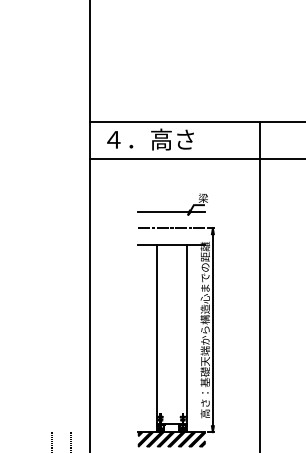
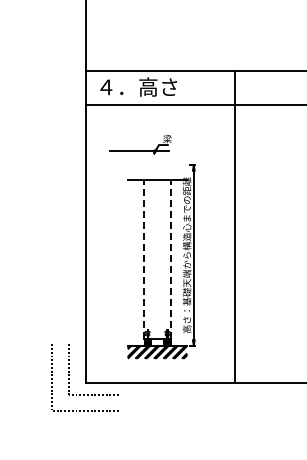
part: (172, 204) -> (140, 144), moved
line: (171, 228) -> (157, 165), removed
line: (157, 333) -> (144, 258), solid -> dashed
line: (186, 333) -> (170, 258), solid -> dashed

